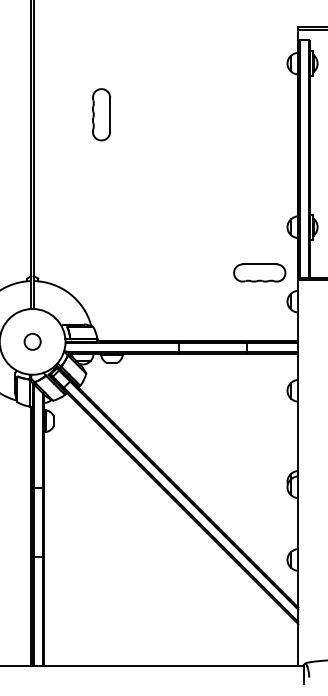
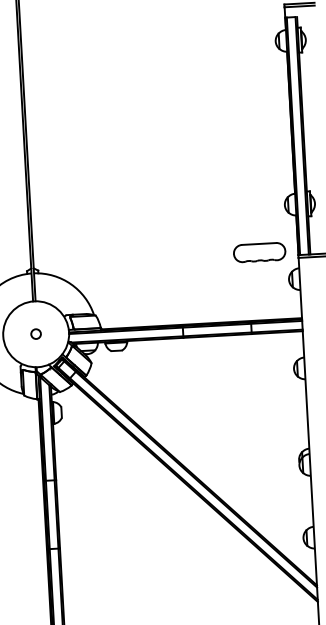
part: (101, 114) -> (92, 102), removed
circle: (32, 341) -> (35, 333), size x0.6

